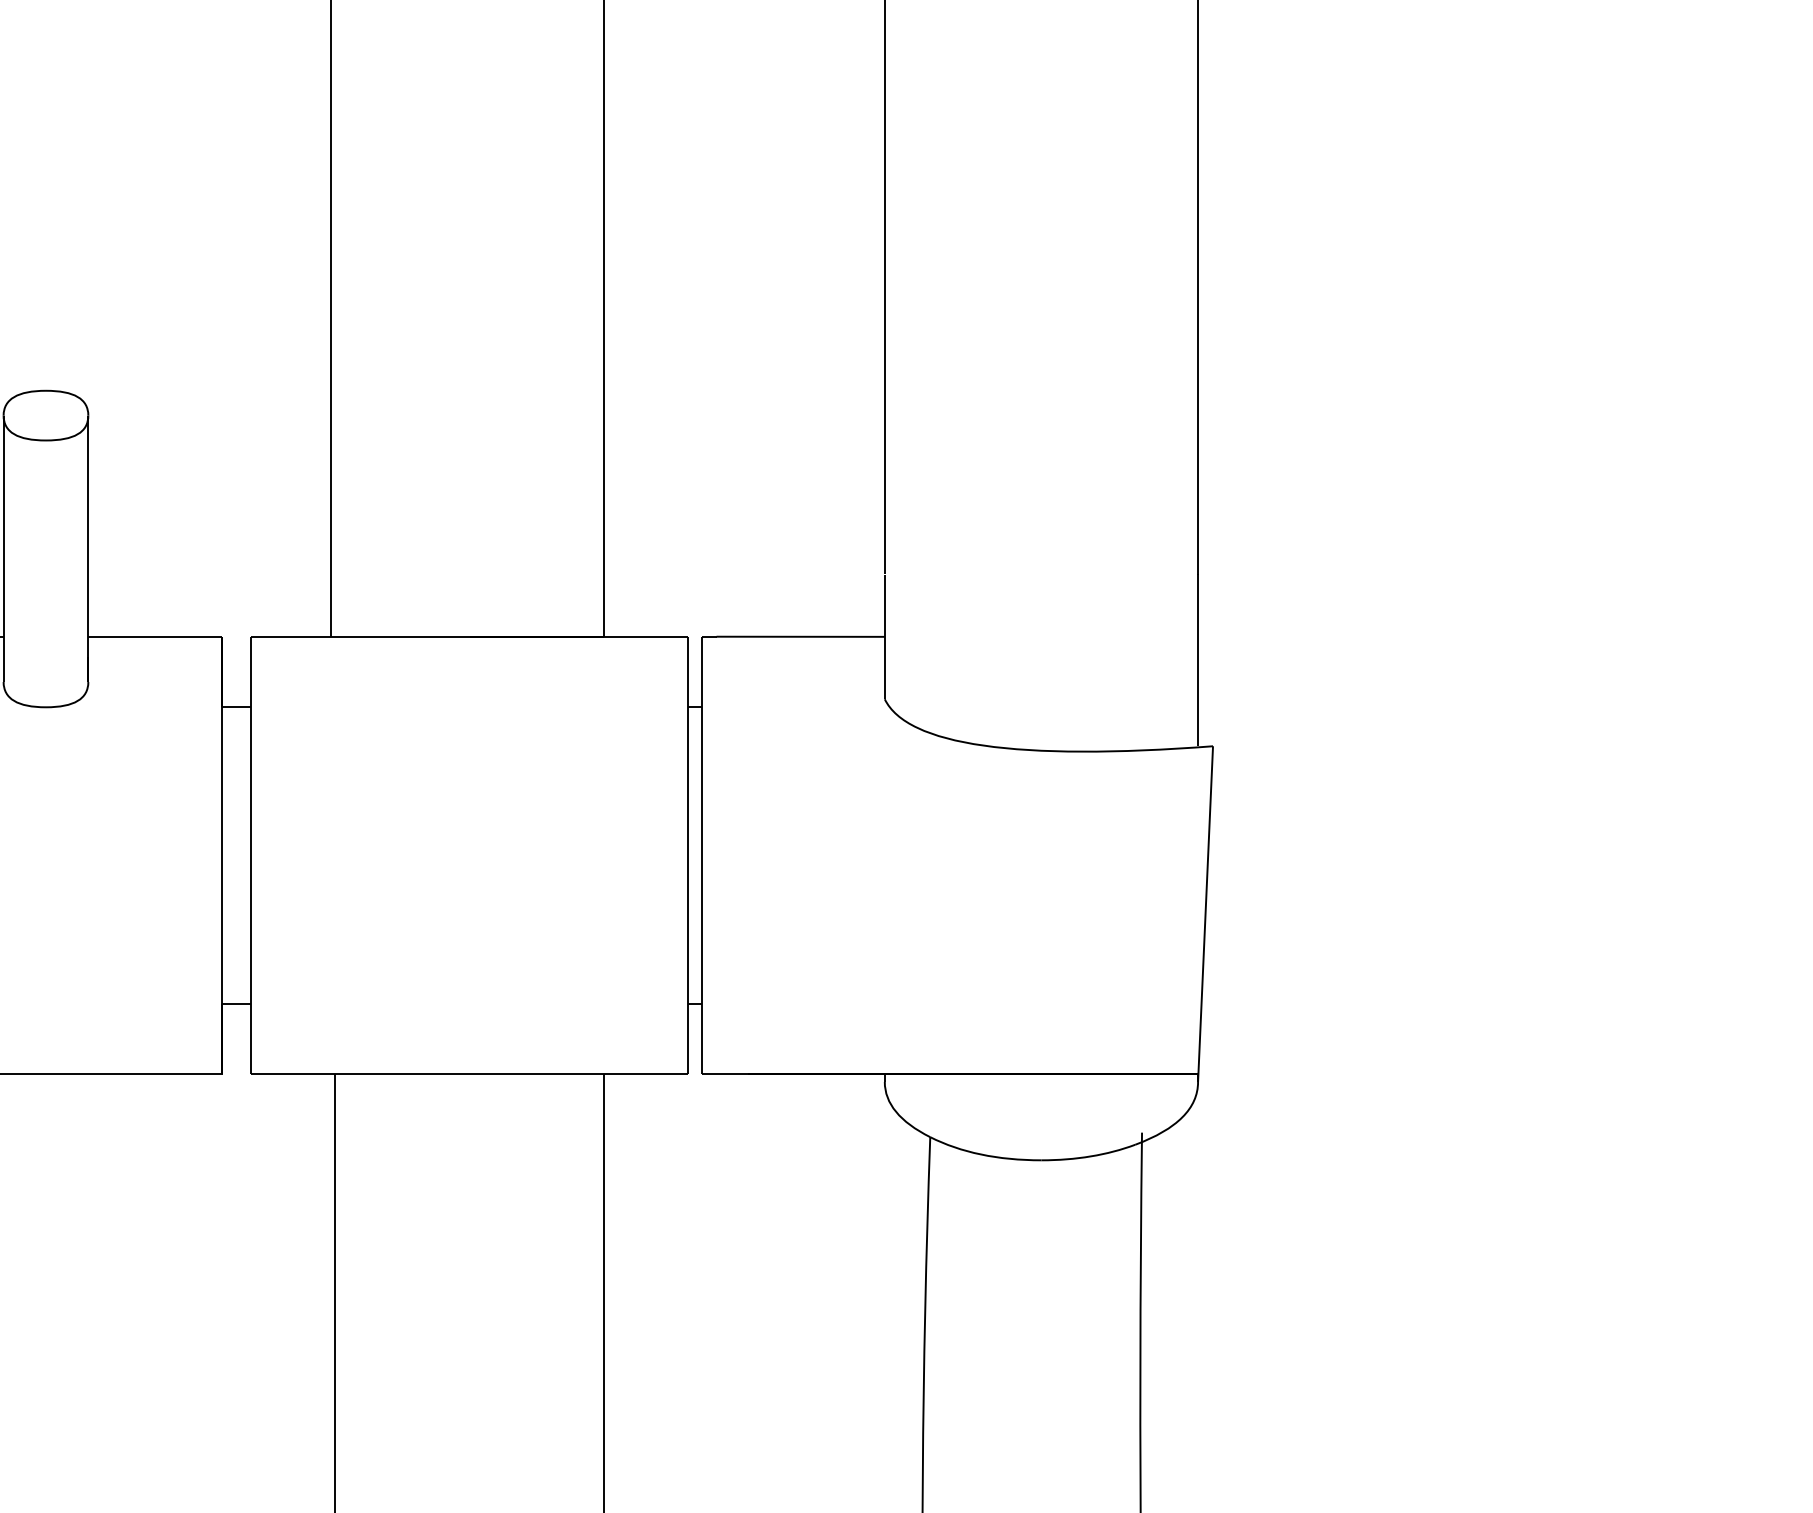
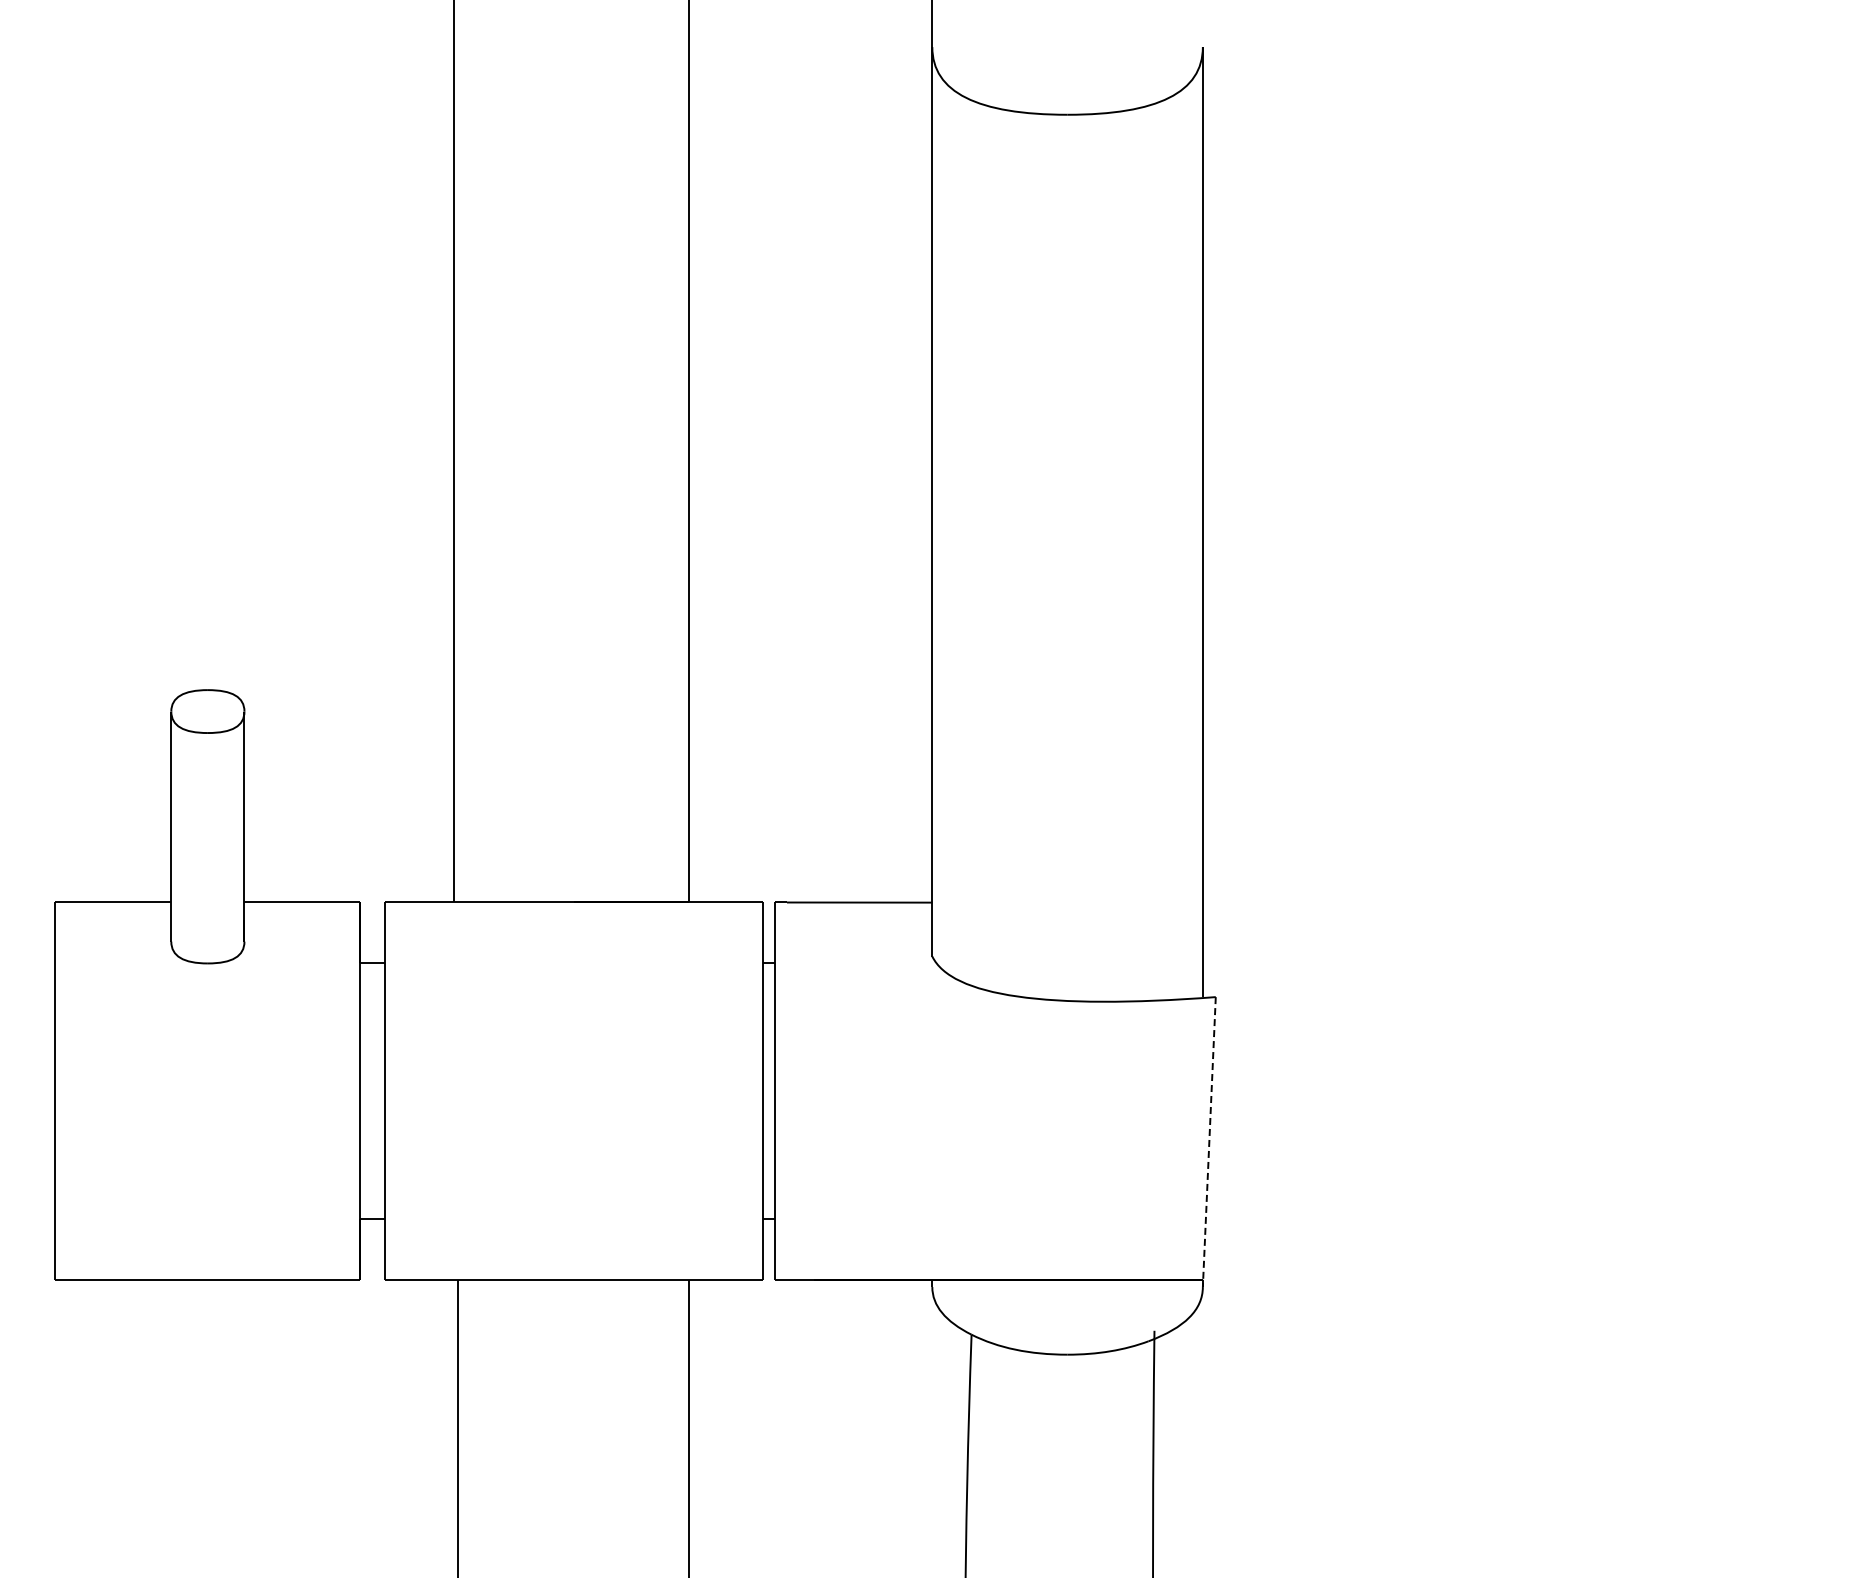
line: (1205, 914) -> (1209, 1142), solid -> dashed

